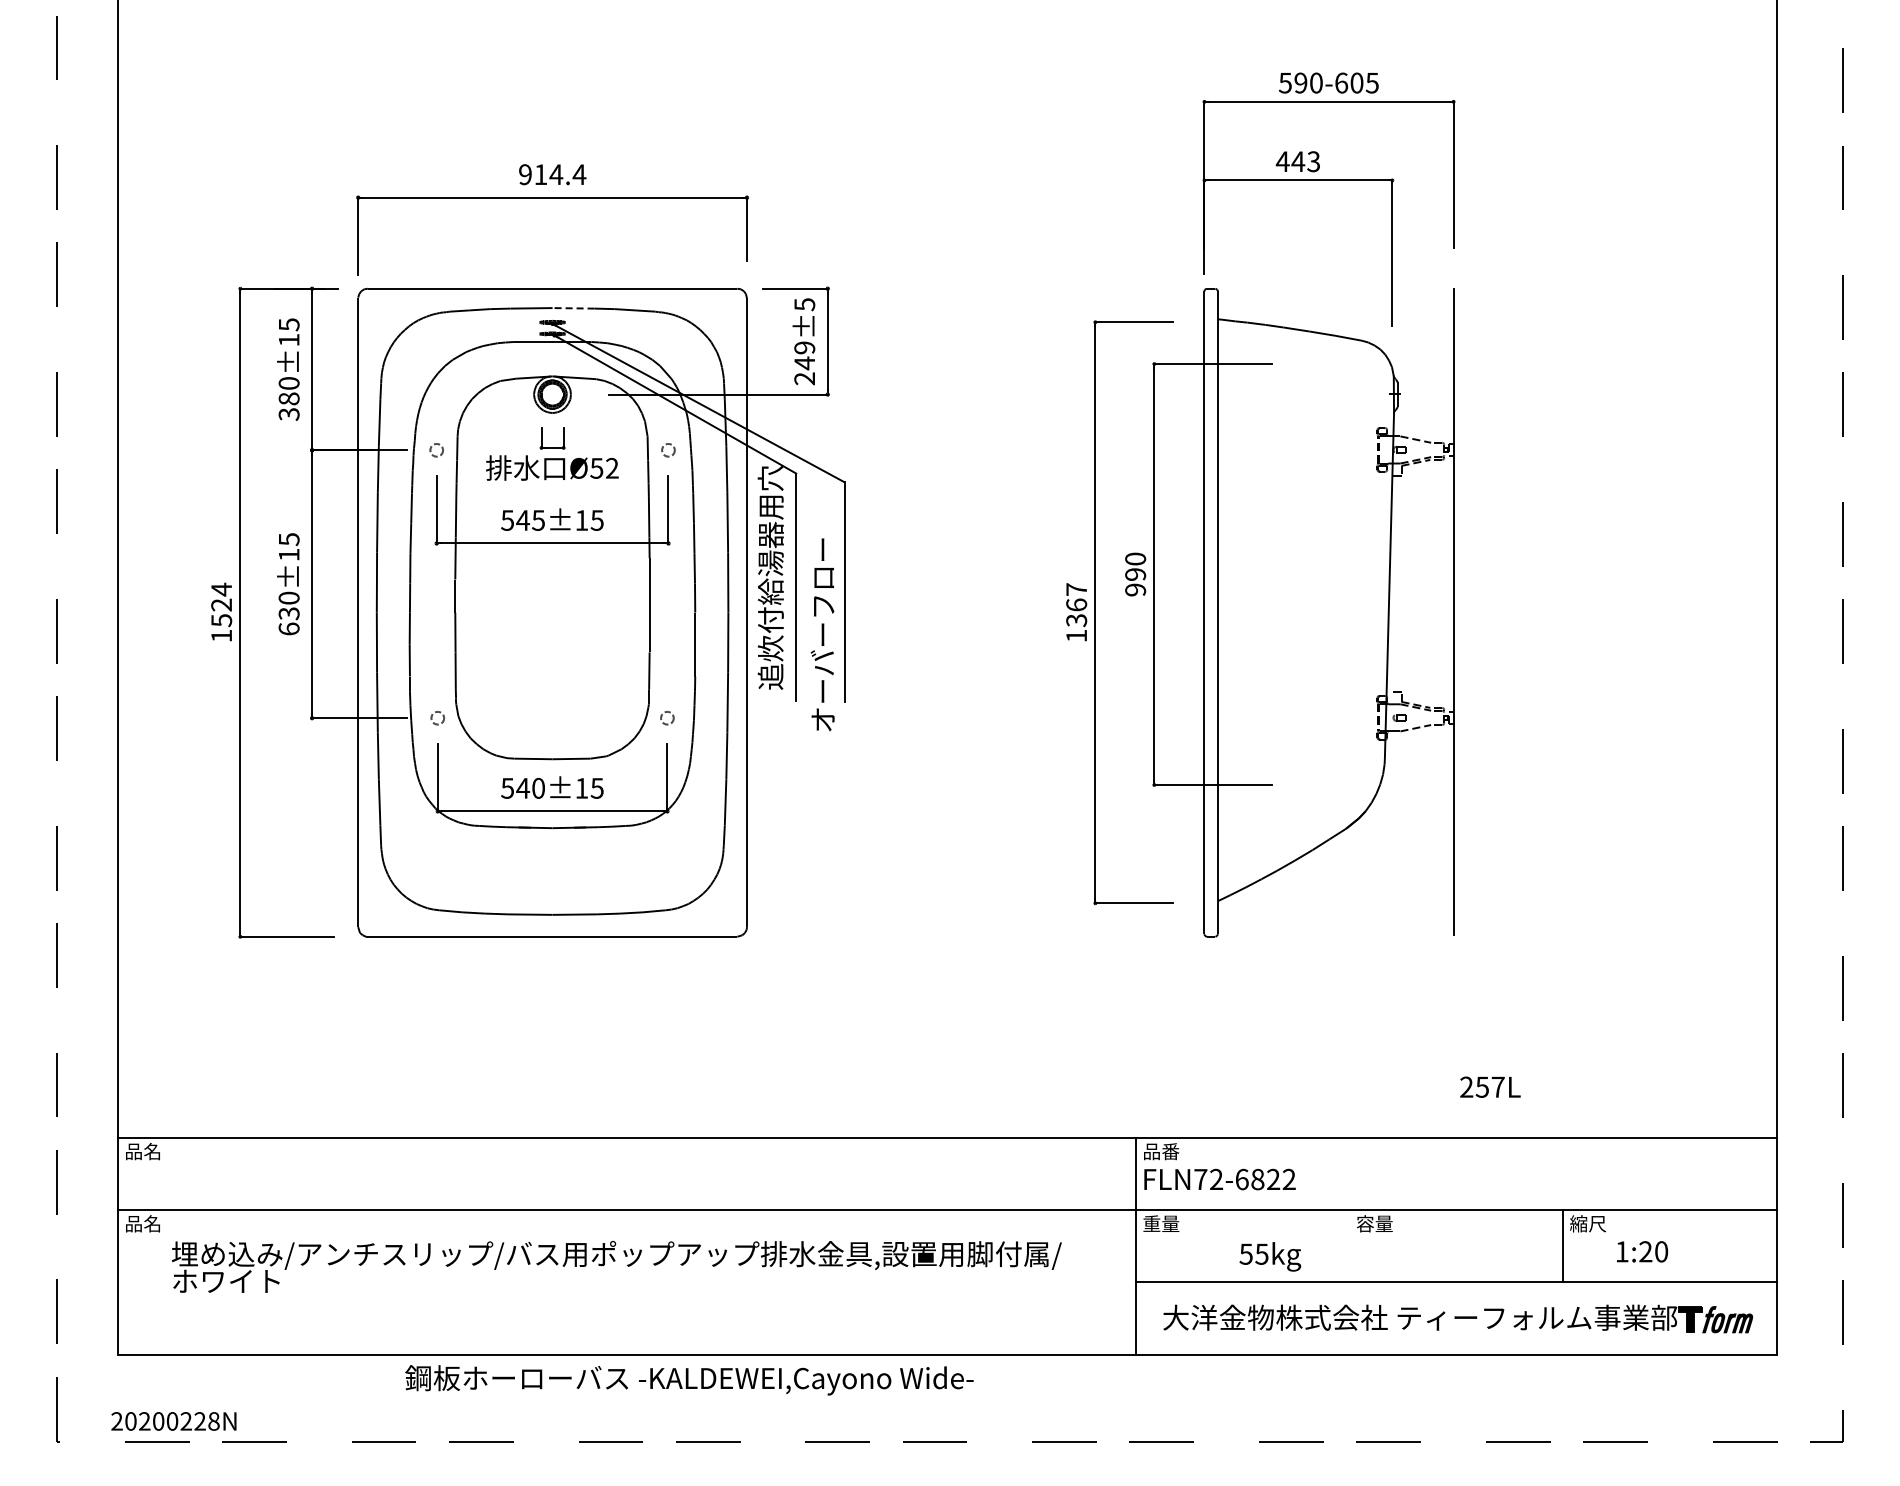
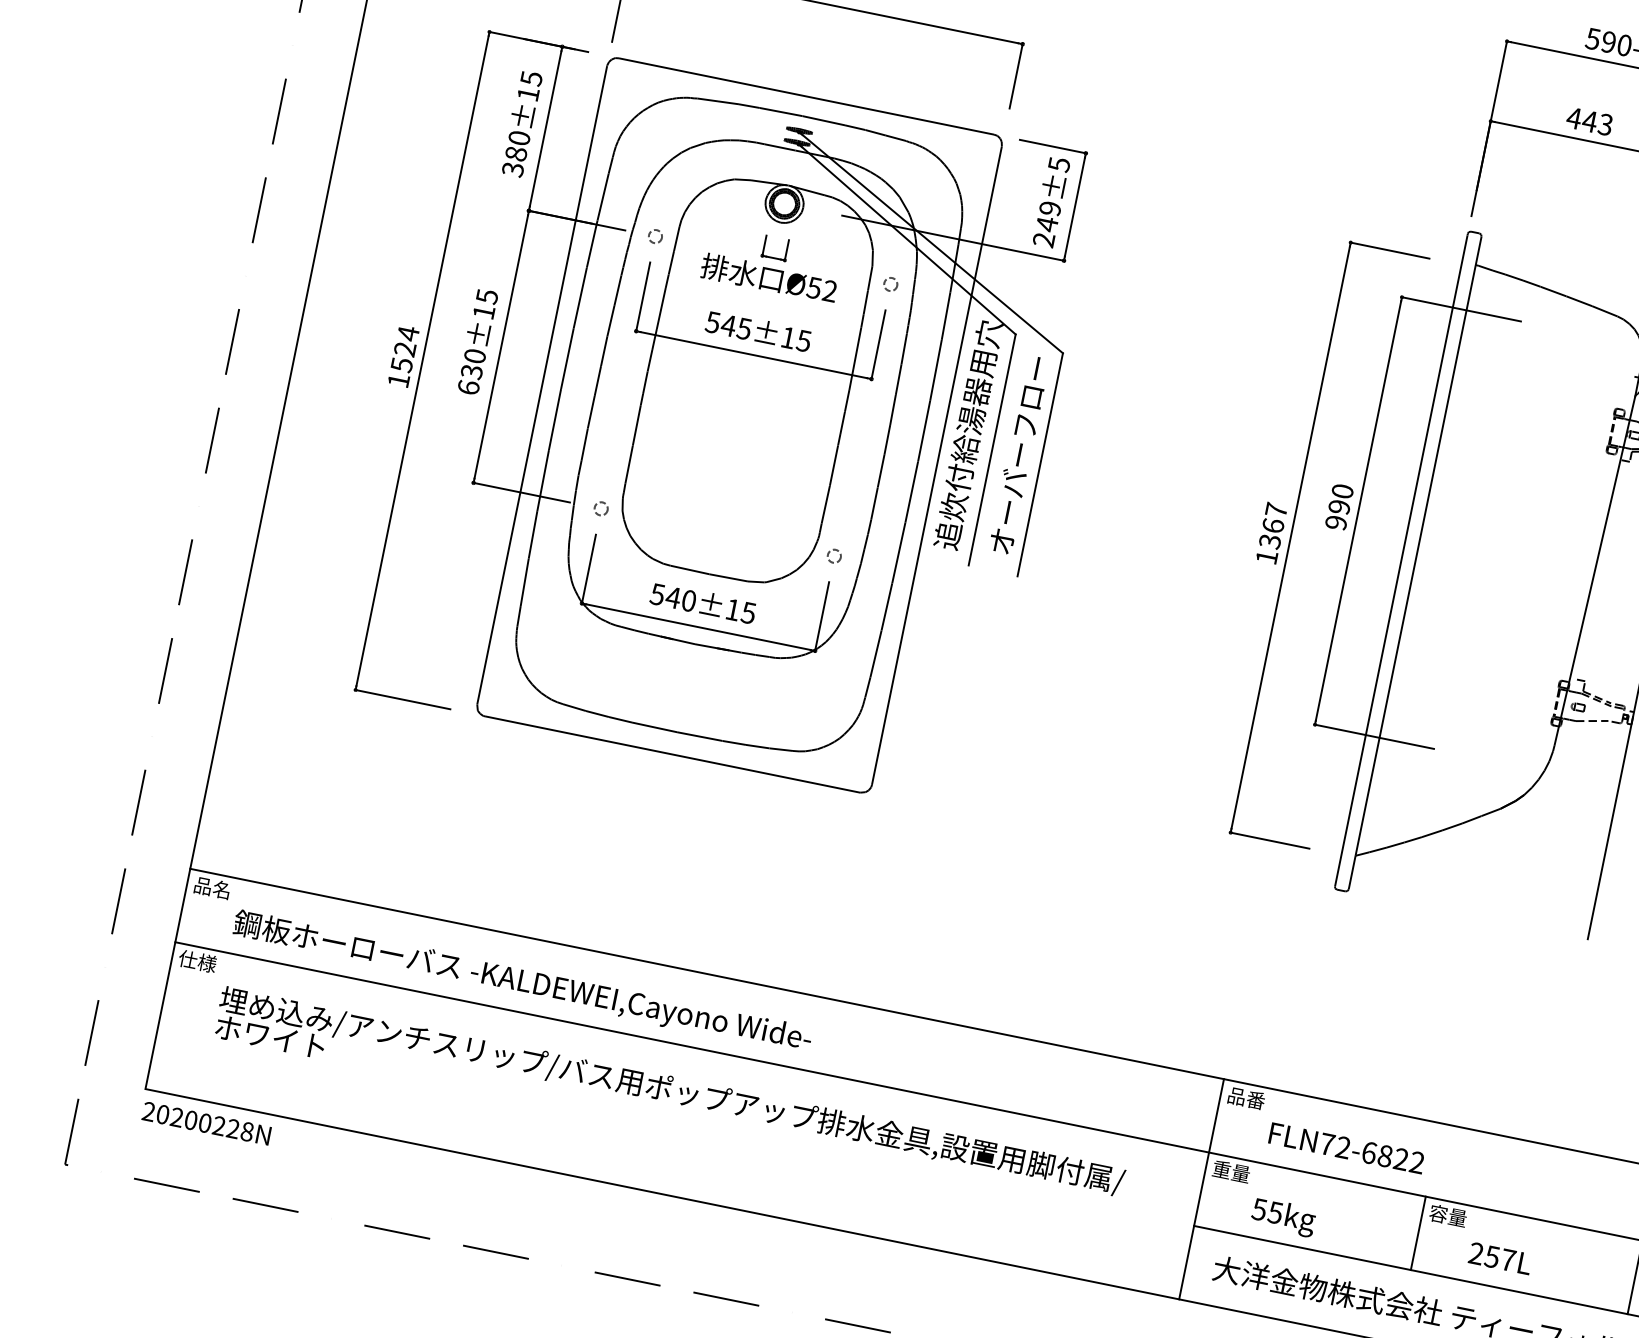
line: (573, 308) -> (823, 120), dashed -> solid
text: (822, 634) -> (1019, 454), moved
text: (1490, 1086) -> (1500, 1257), moved
text: (1219, 1179) -> (1346, 1148), moved
text: (143, 1223) -> (198, 961), 品名 -> 仕様
line: (1349, 1246) -> (1417, 1233), added
text: (1270, 1256) -> (1283, 1216), moved
text: (689, 1380) -> (522, 982), moved
text: (173, 1421) -> (206, 1123), moved

